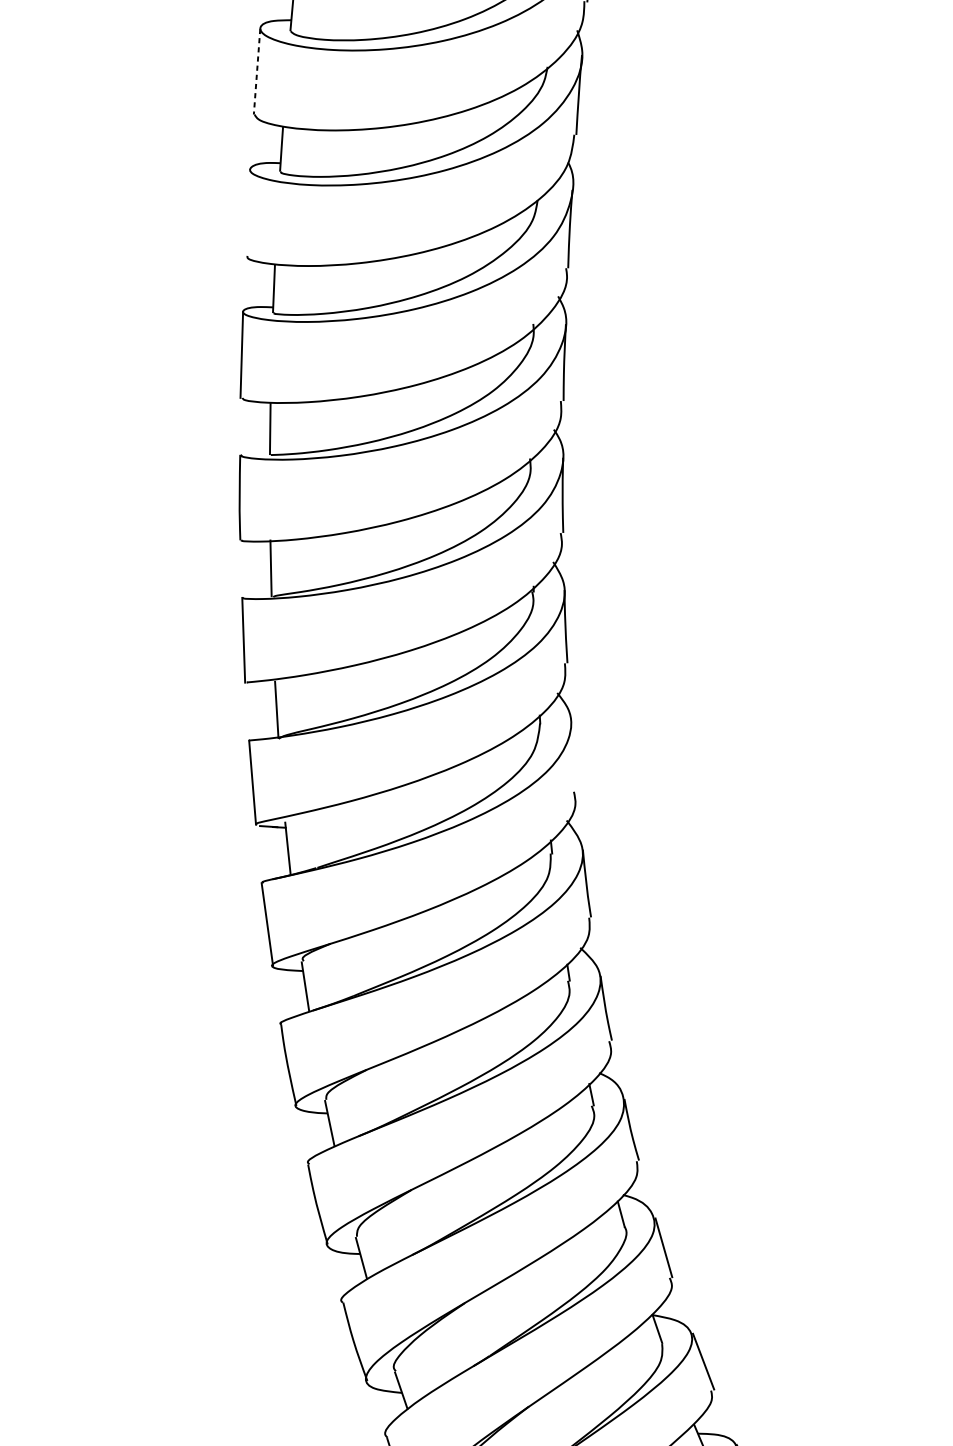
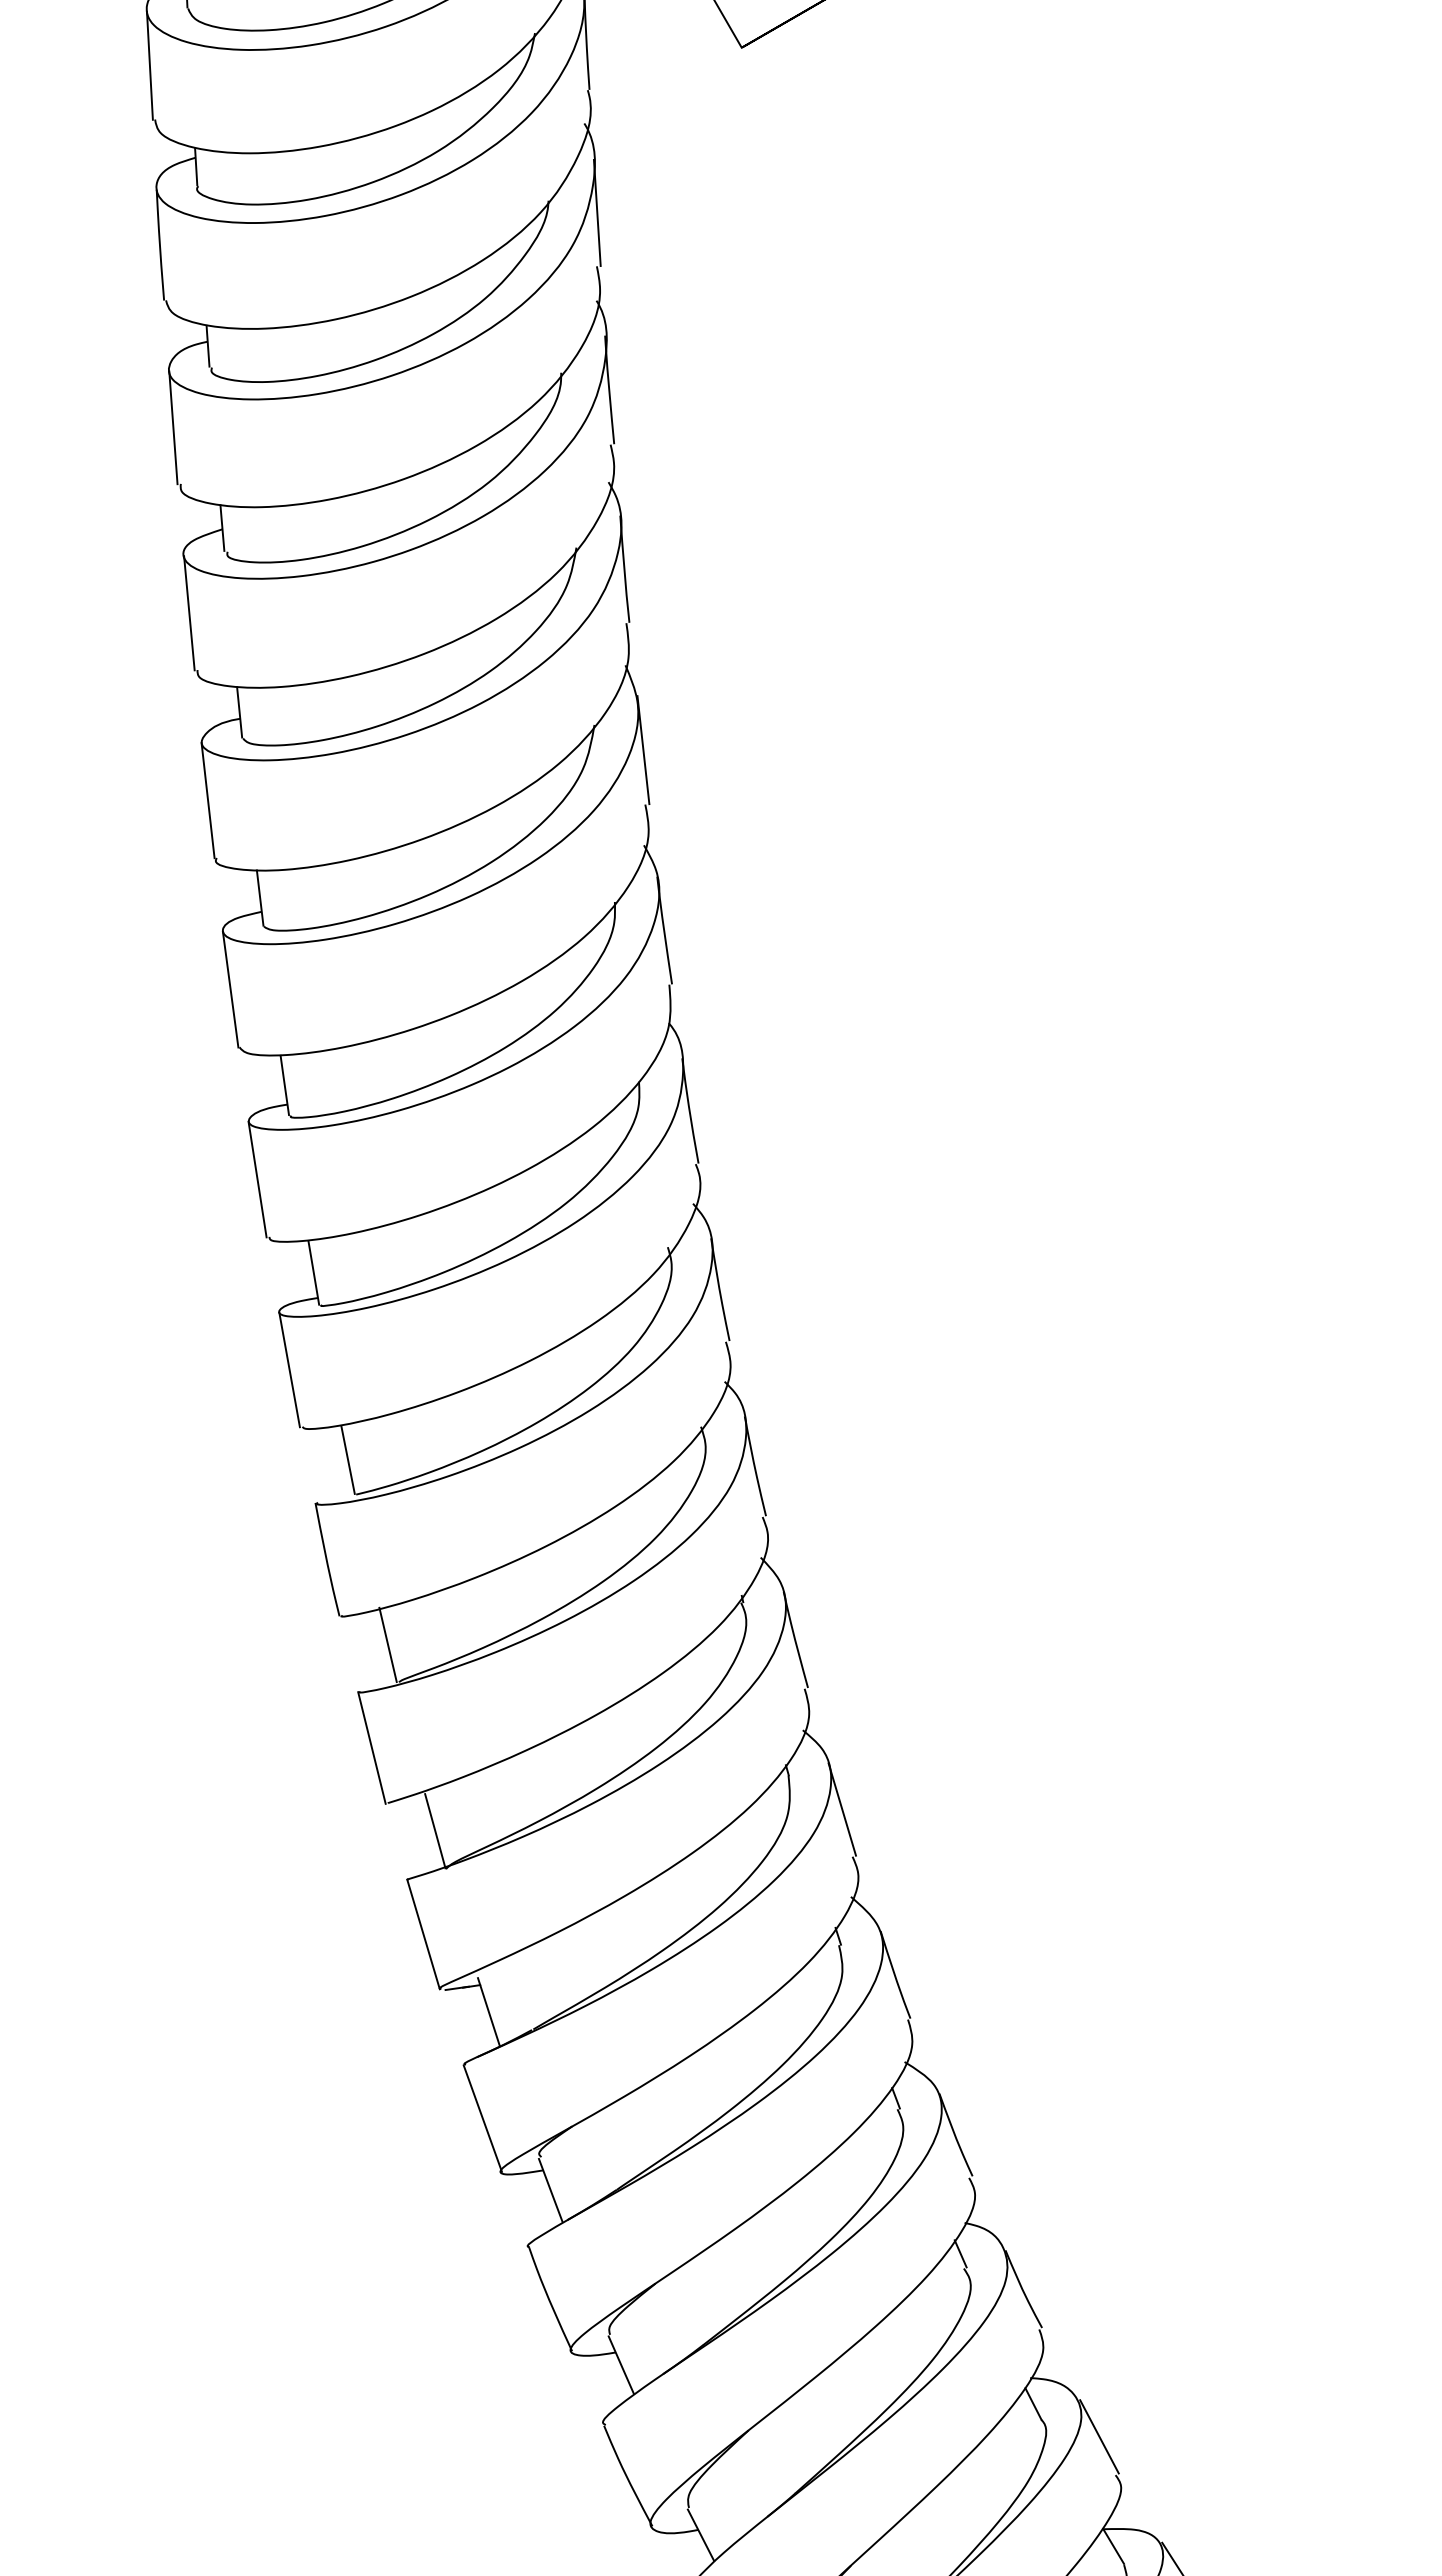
line: (256, 72) -> (230, 990), dashed -> solid
line: (247, 212) -> (257, 1179), added
line: (573, 756) -> (842, 1809), added

